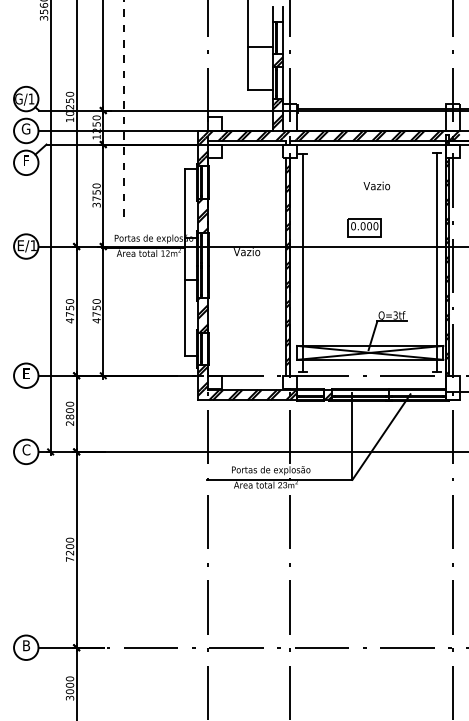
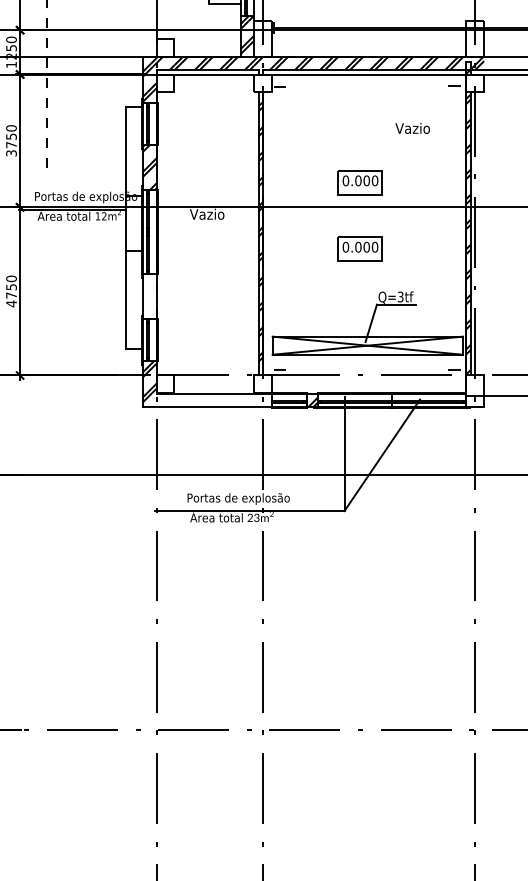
text: (376, 185) -> (412, 127), moved
line: (302, 262) -> (279, 228), removed
line: (436, 262) -> (453, 228), removed
part: (364, 278) -> (360, 248), added
hatch: (202, 314) -> (149, 295), removed
hatch: (252, 394) -> (214, 399), removed

